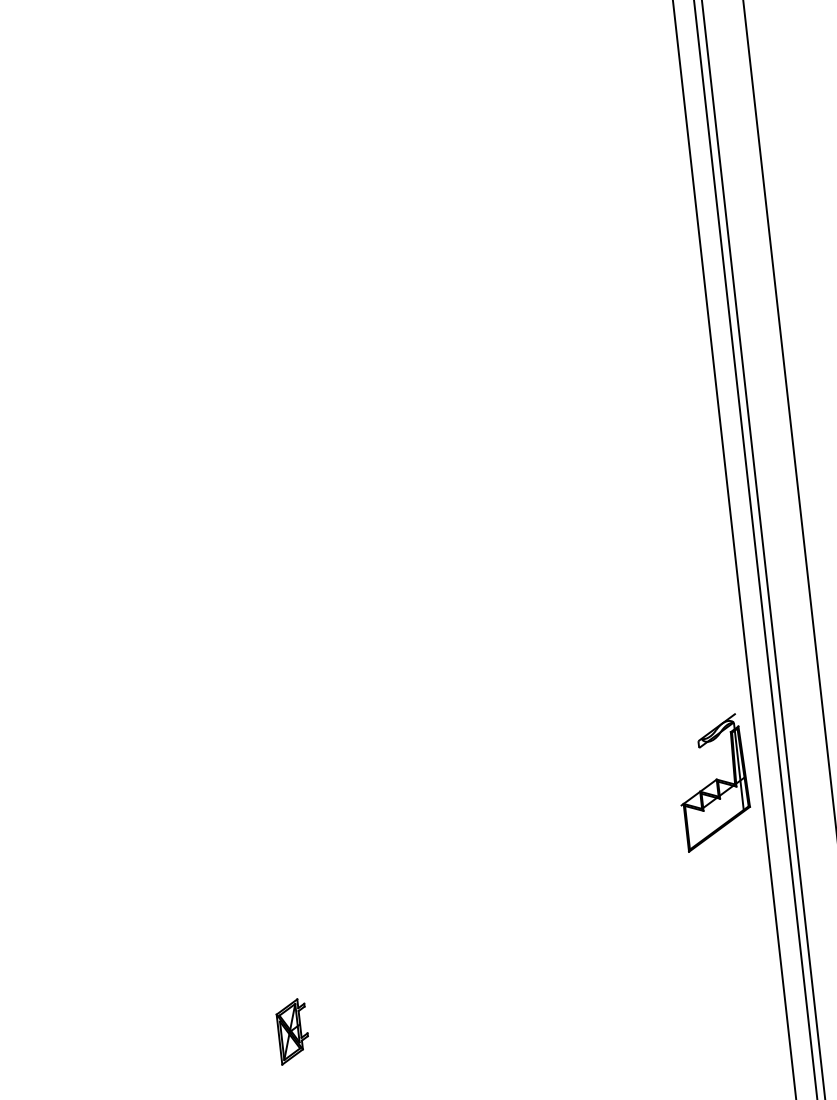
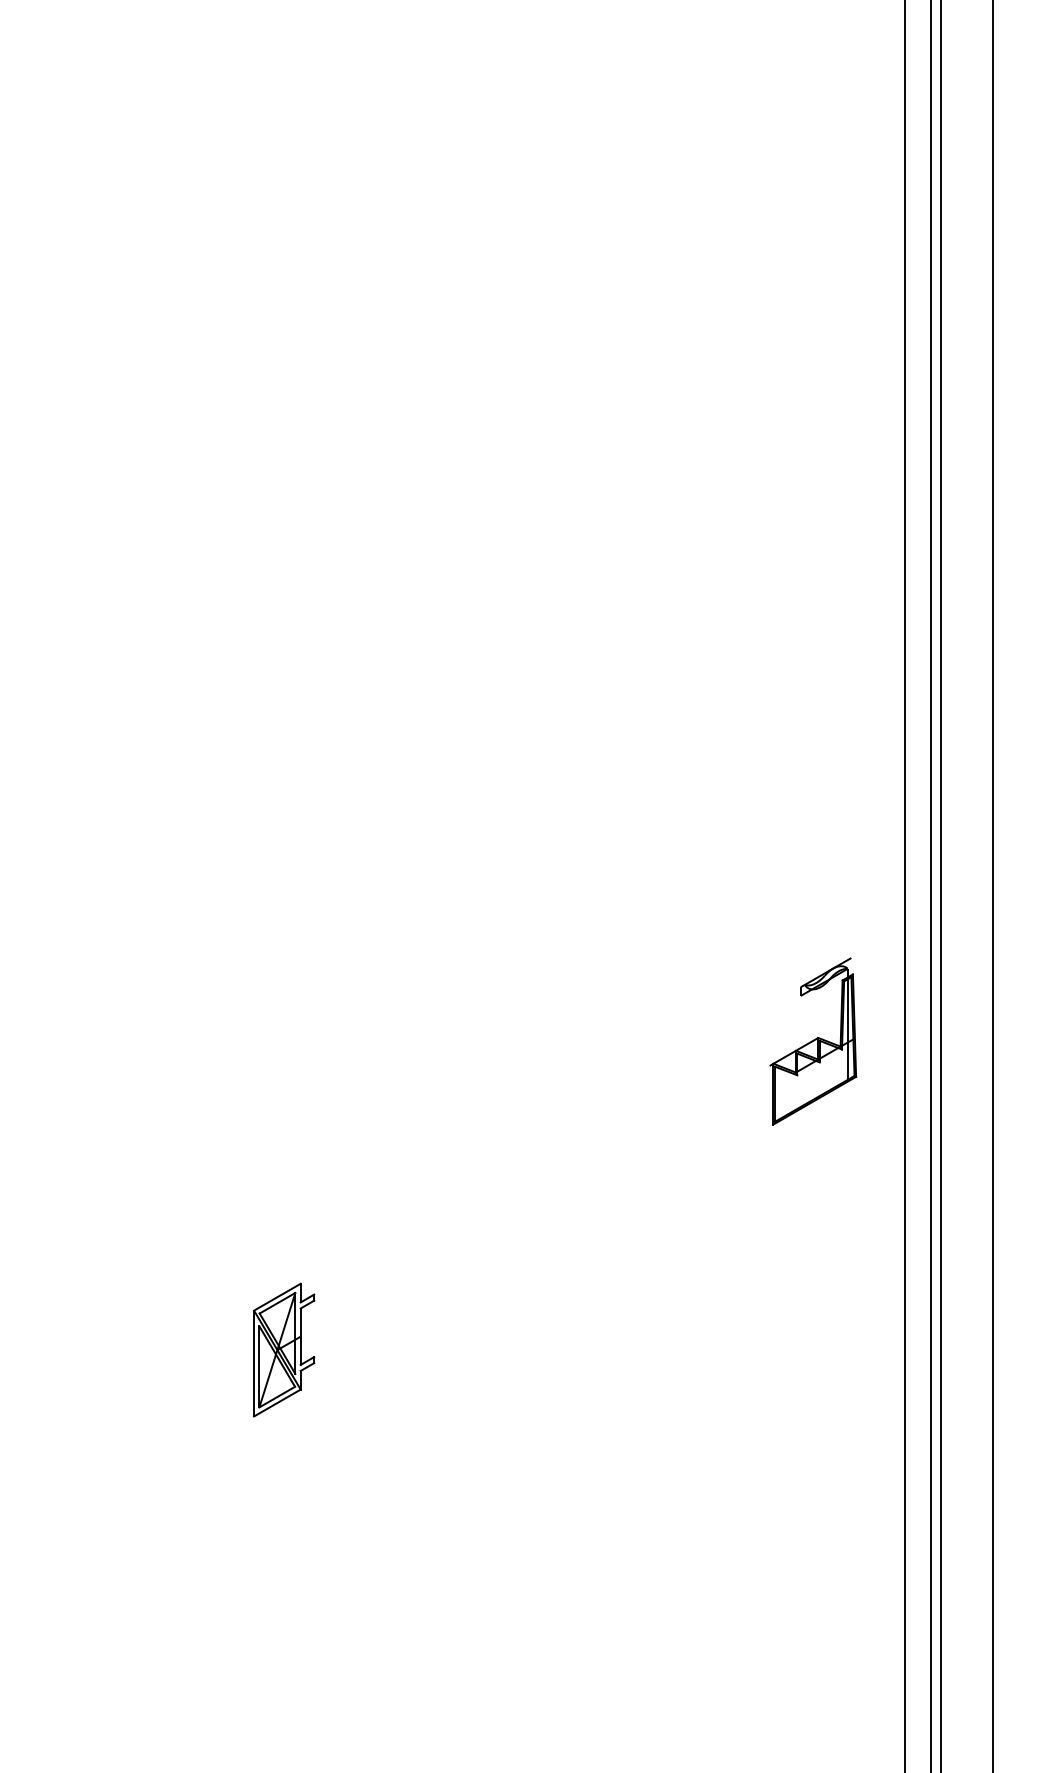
part: (713, 782) -> (813, 1041), moved
part: (293, 1031) -> (284, 1349), size x1.67

